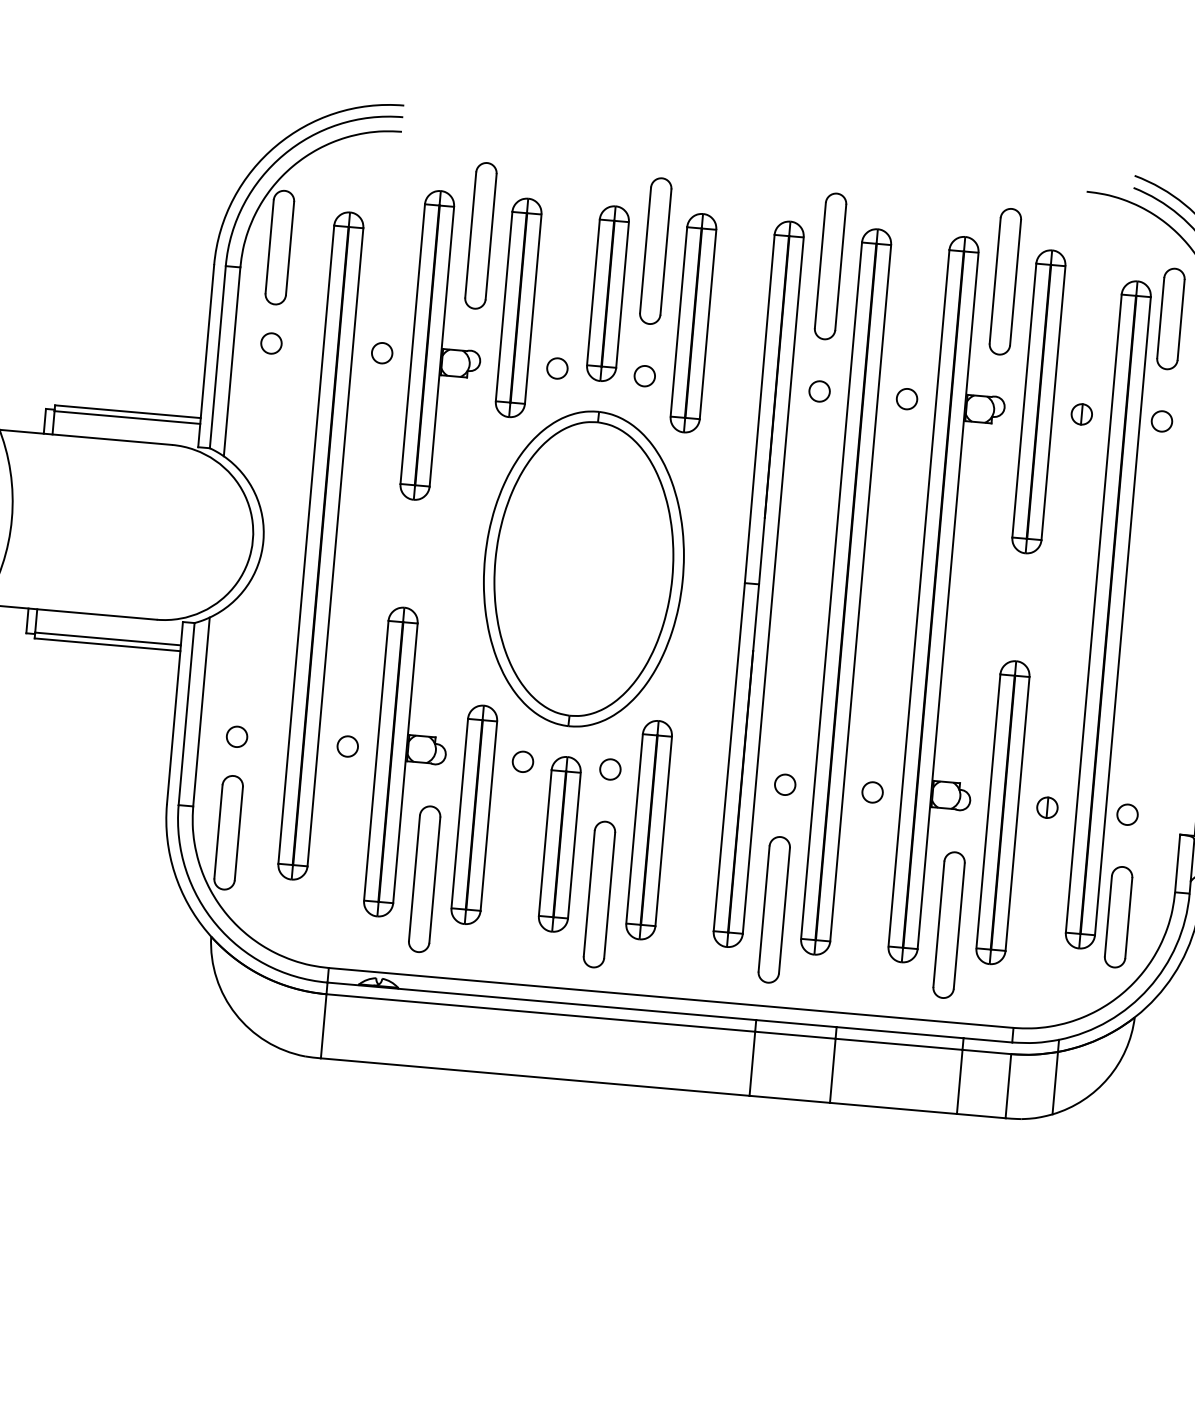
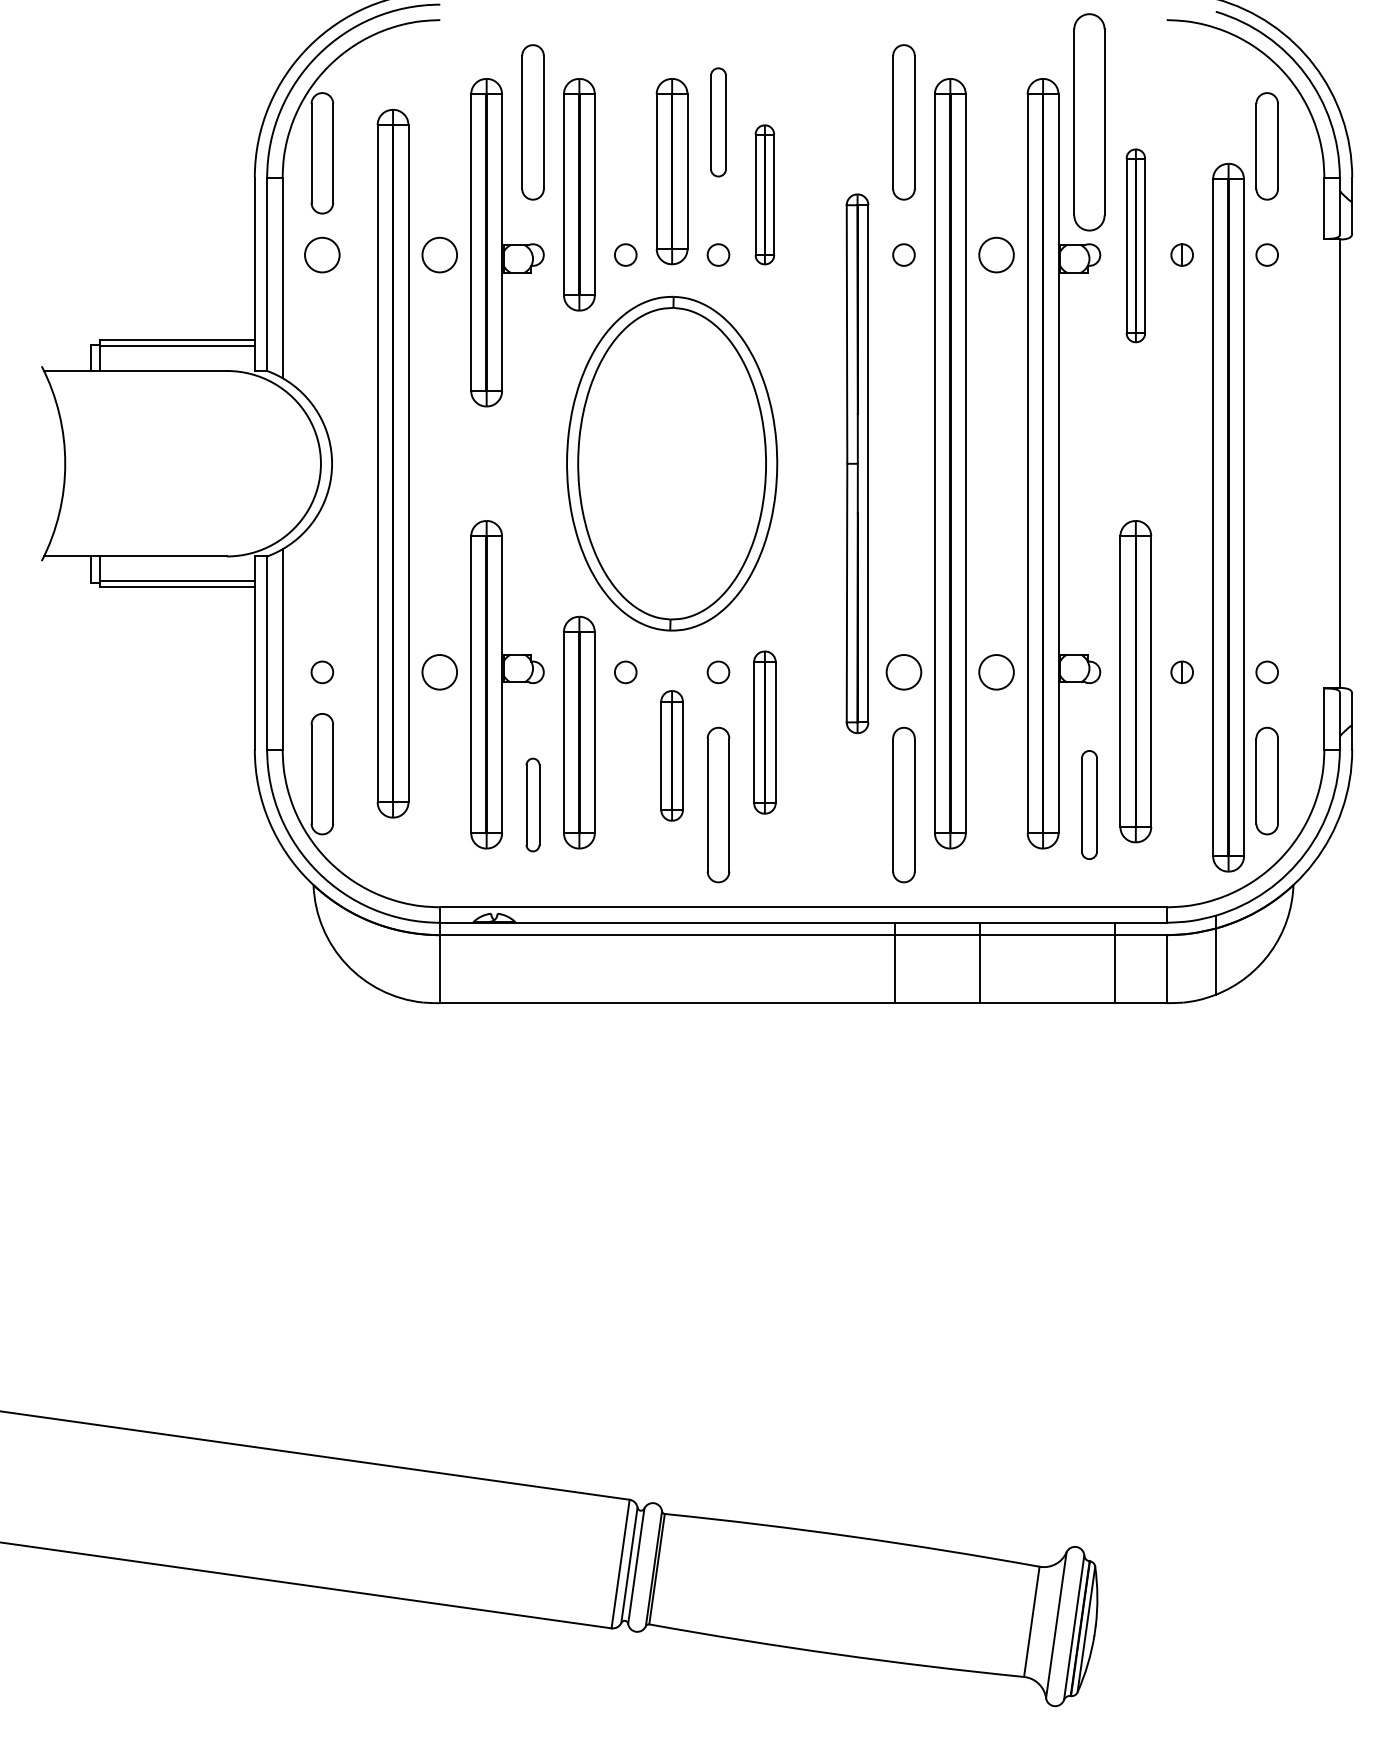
part: (655, 251) -> (718, 122), size x0.7
part: (1005, 281) -> (1089, 122), size x1.4
part: (693, 322) -> (764, 194), size x0.6
circle: (271, 343) -> (322, 254), size x1.6
circle: (381, 352) -> (439, 254), size x1.6
circle: (906, 398) -> (996, 254), size x1.6
part: (1038, 401) -> (1135, 245), size x0.6
part: (758, 584) -> (857, 463), size x0.7
part: (1108, 614) -> (1228, 517), moved
circle: (347, 746) -> (439, 672), size x1.6
circle: (784, 784) -> (903, 672), size x1.6
circle: (872, 792) -> (996, 672), size x1.6
part: (648, 829) -> (764, 732), size x0.7
part: (559, 843) -> (671, 755), size x0.7
part: (424, 878) -> (532, 804), size x0.6
part: (949, 924) -> (1089, 804), size x0.7

